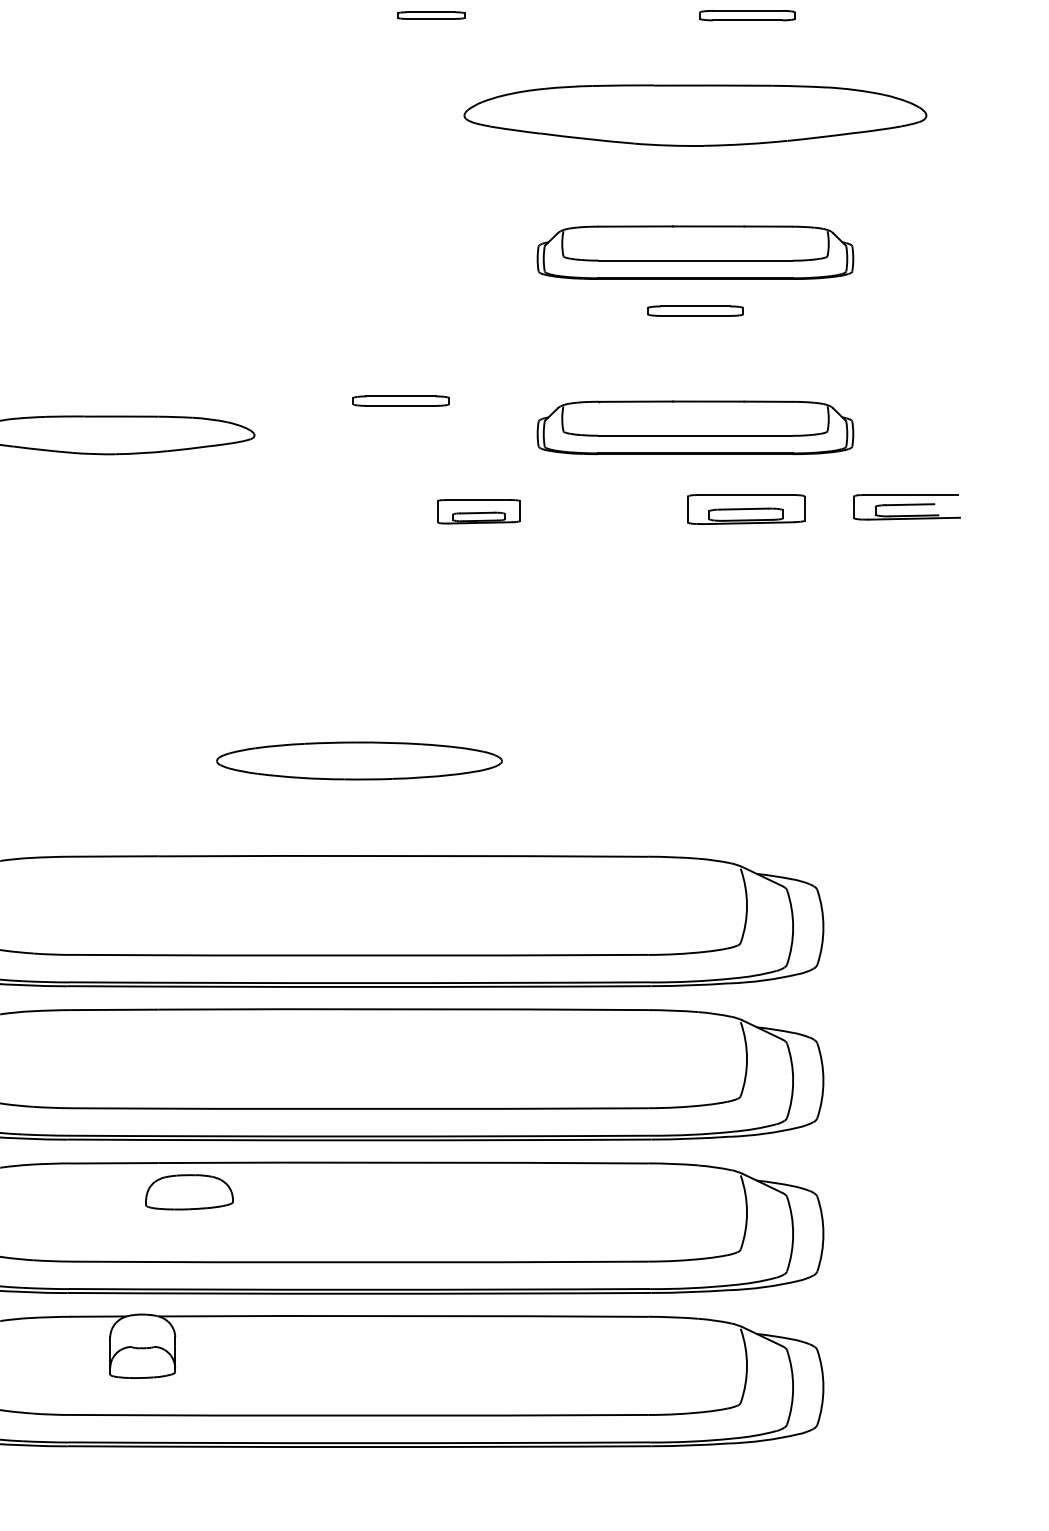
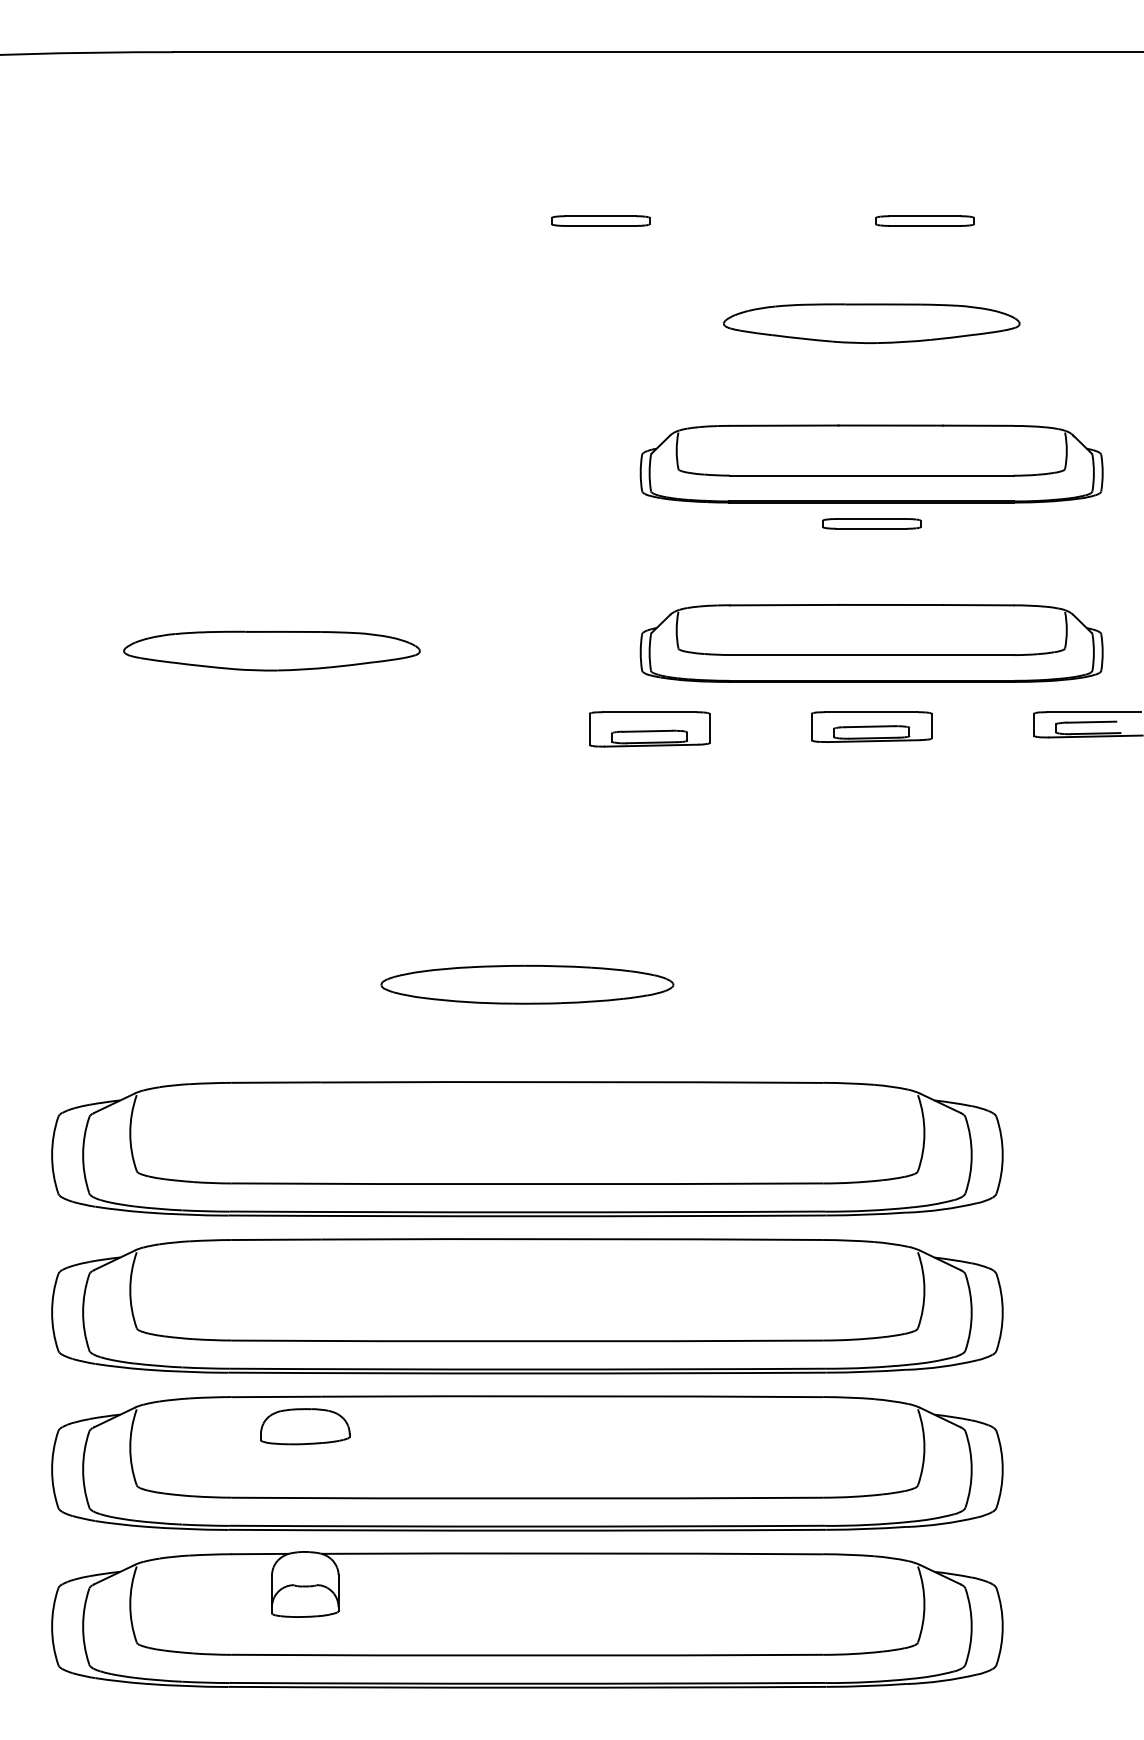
part: (430, 15) -> (600, 220), size x1.43
part: (695, 115) -> (871, 323), size x0.62
part: (695, 252) -> (871, 463), size x1.43
part: (400, 400) -> (569, 615), removed
part: (695, 427) -> (871, 643), size x1.43
part: (746, 508) -> (871, 726), moved
part: (478, 511) -> (649, 729), size x1.43
part: (189, 1192) -> (305, 1426), moved

